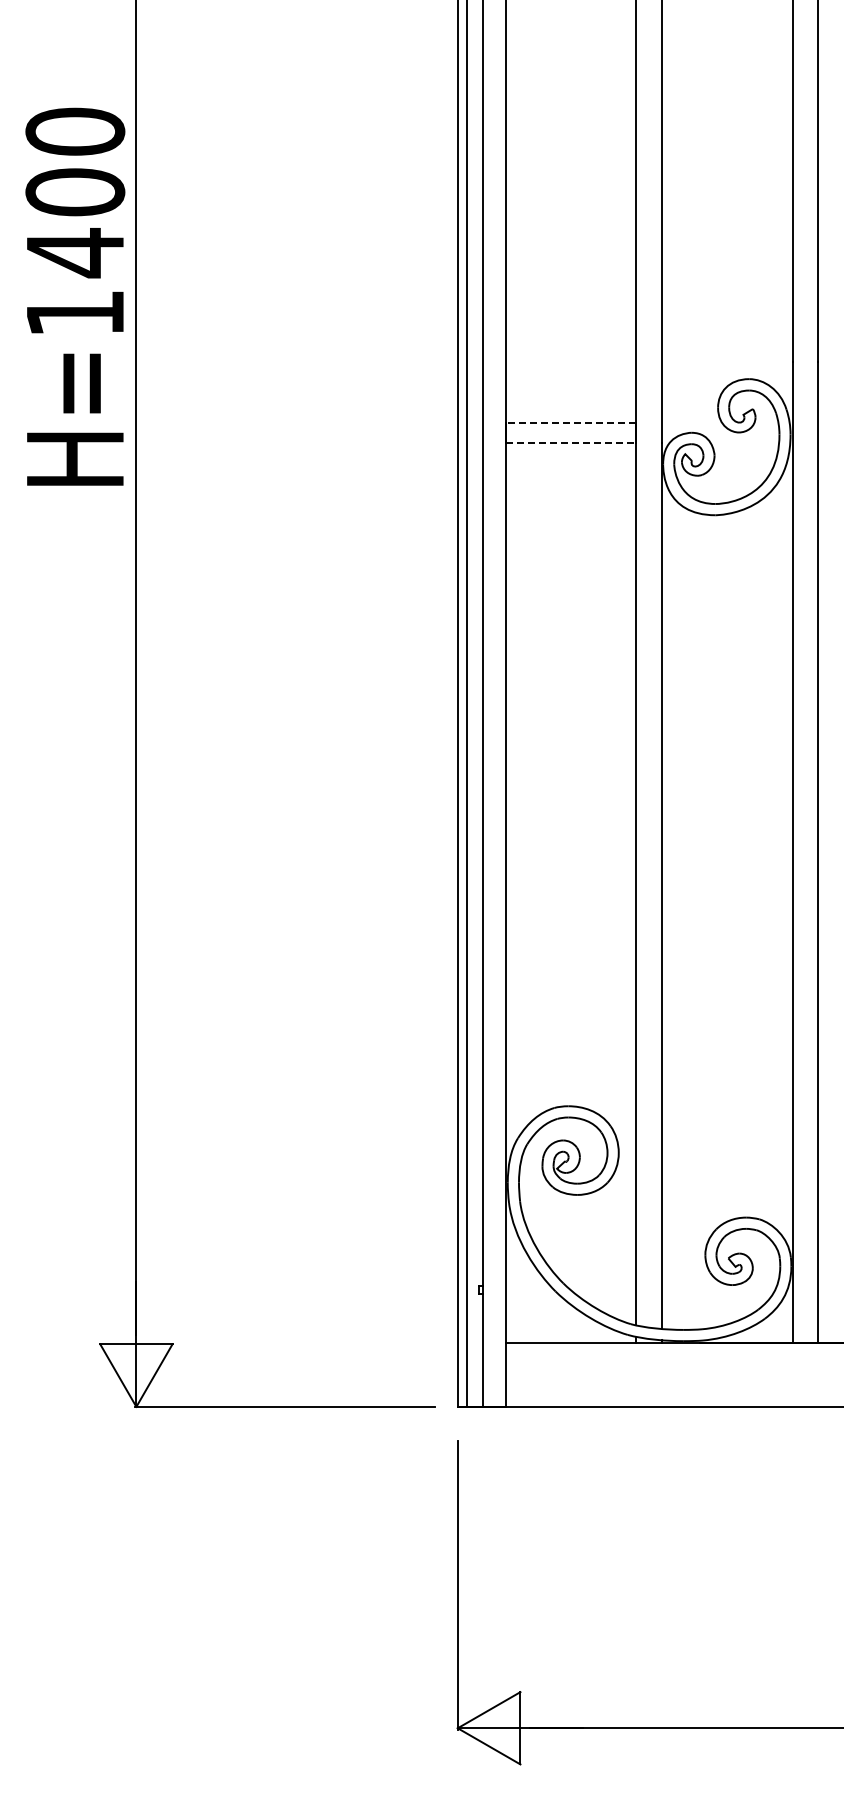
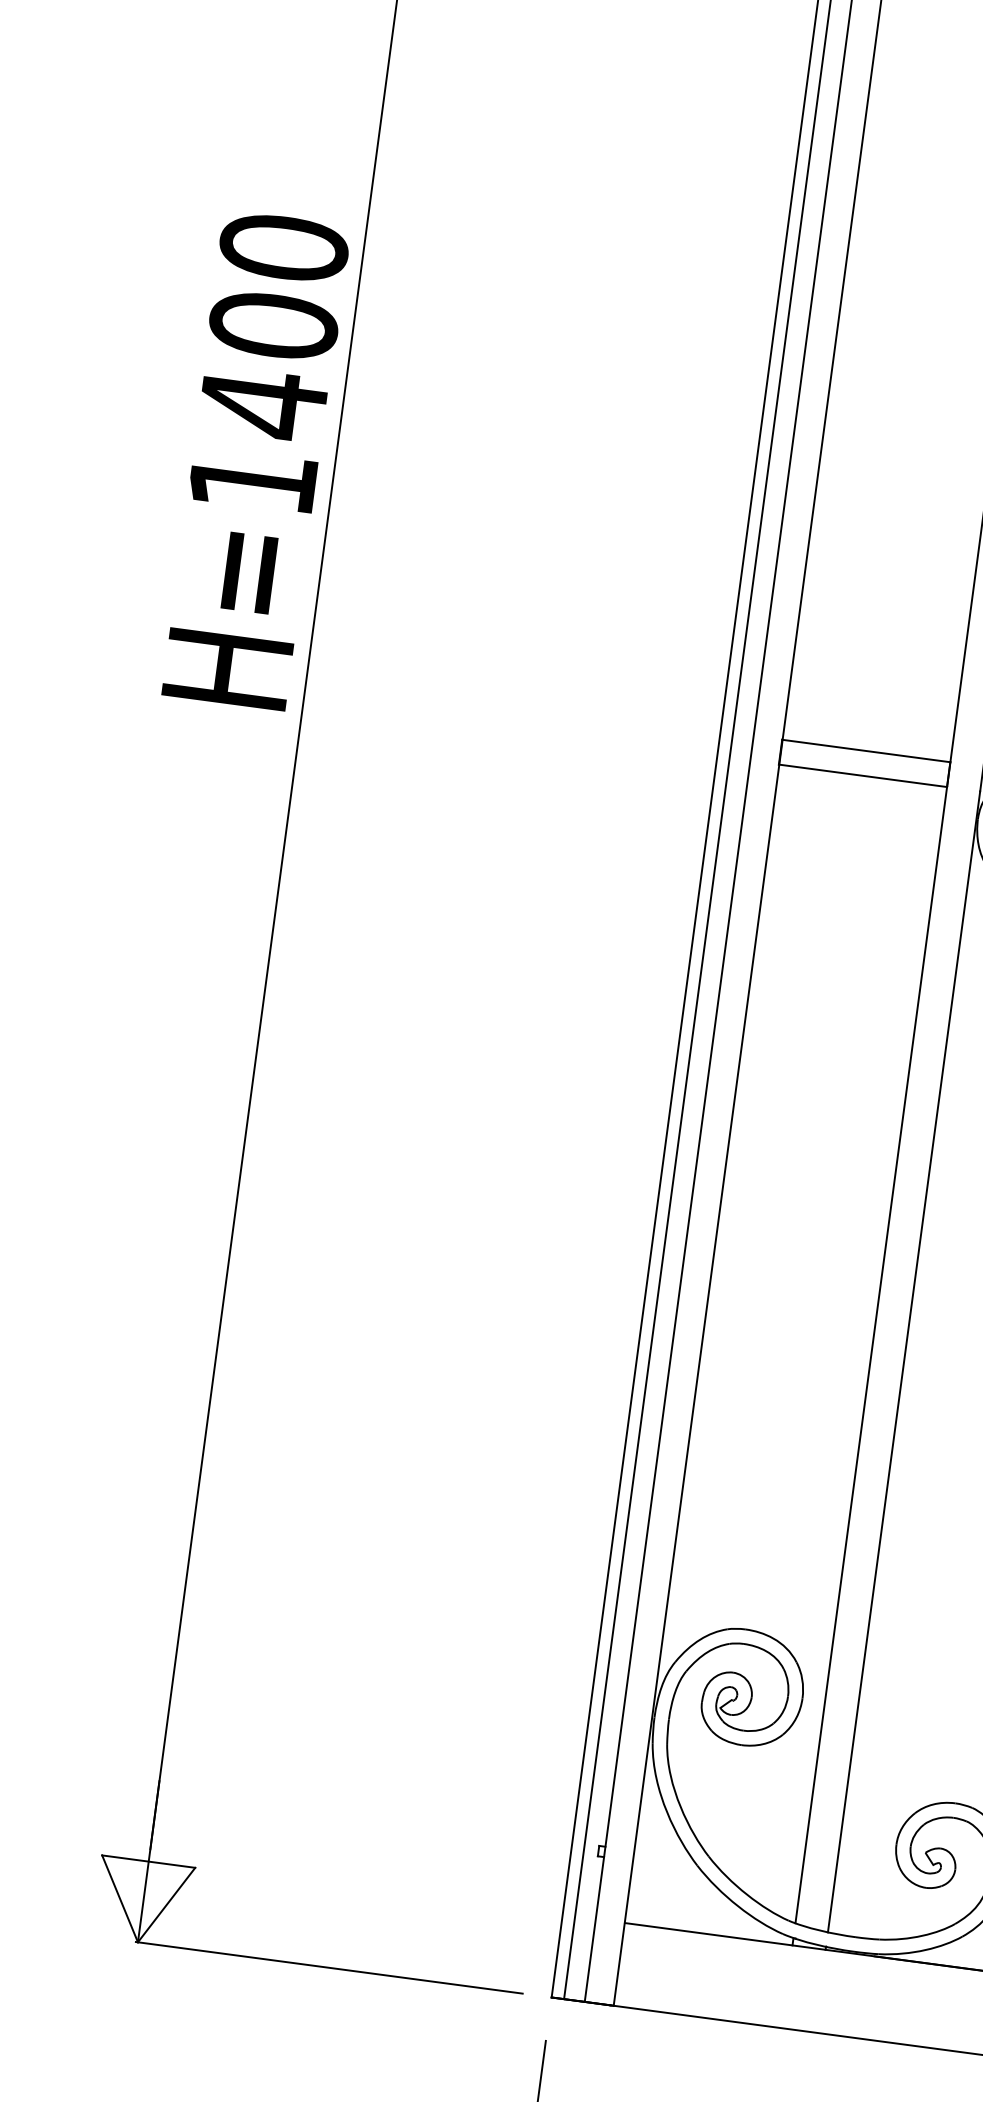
text: (75, 296) -> (255, 459), moved
line: (570, 423) -> (865, 750), dashed -> solid
line: (571, 442) -> (863, 775), dashed -> solid

